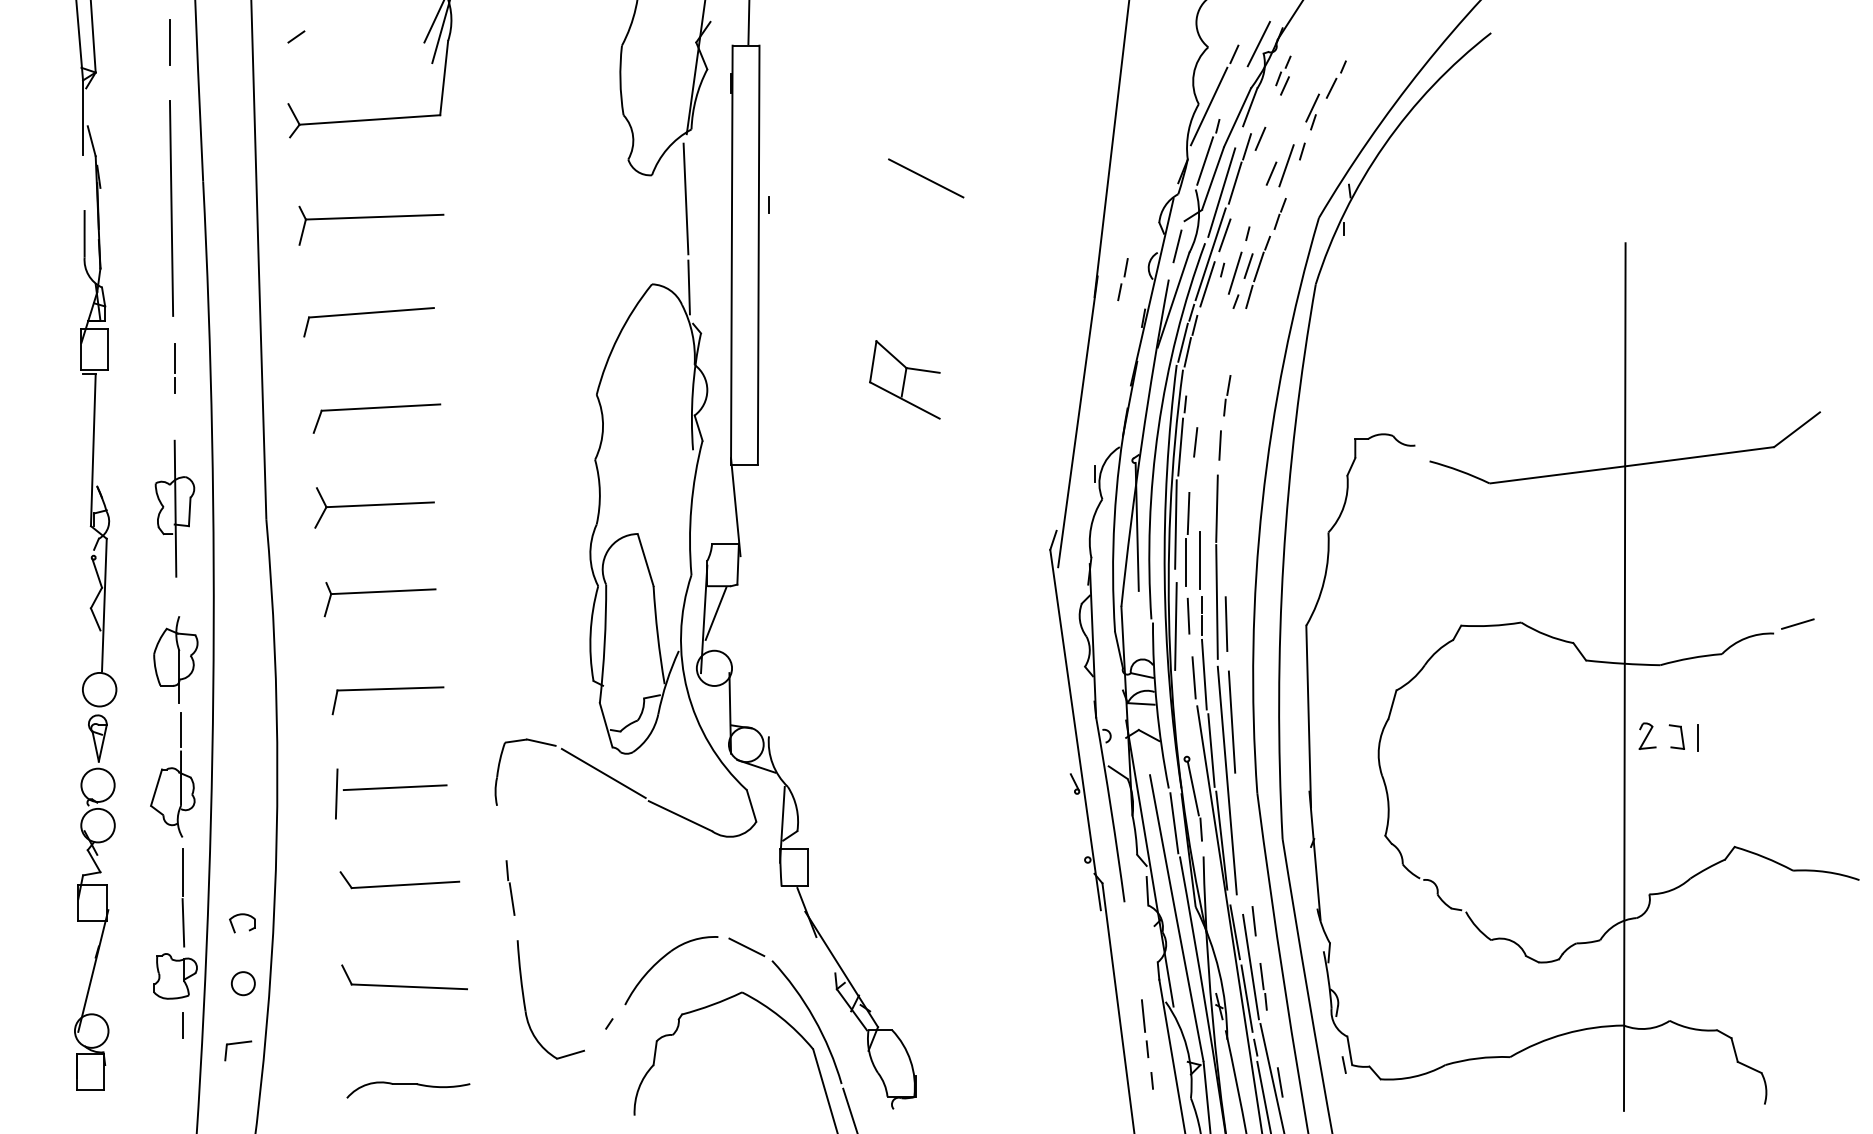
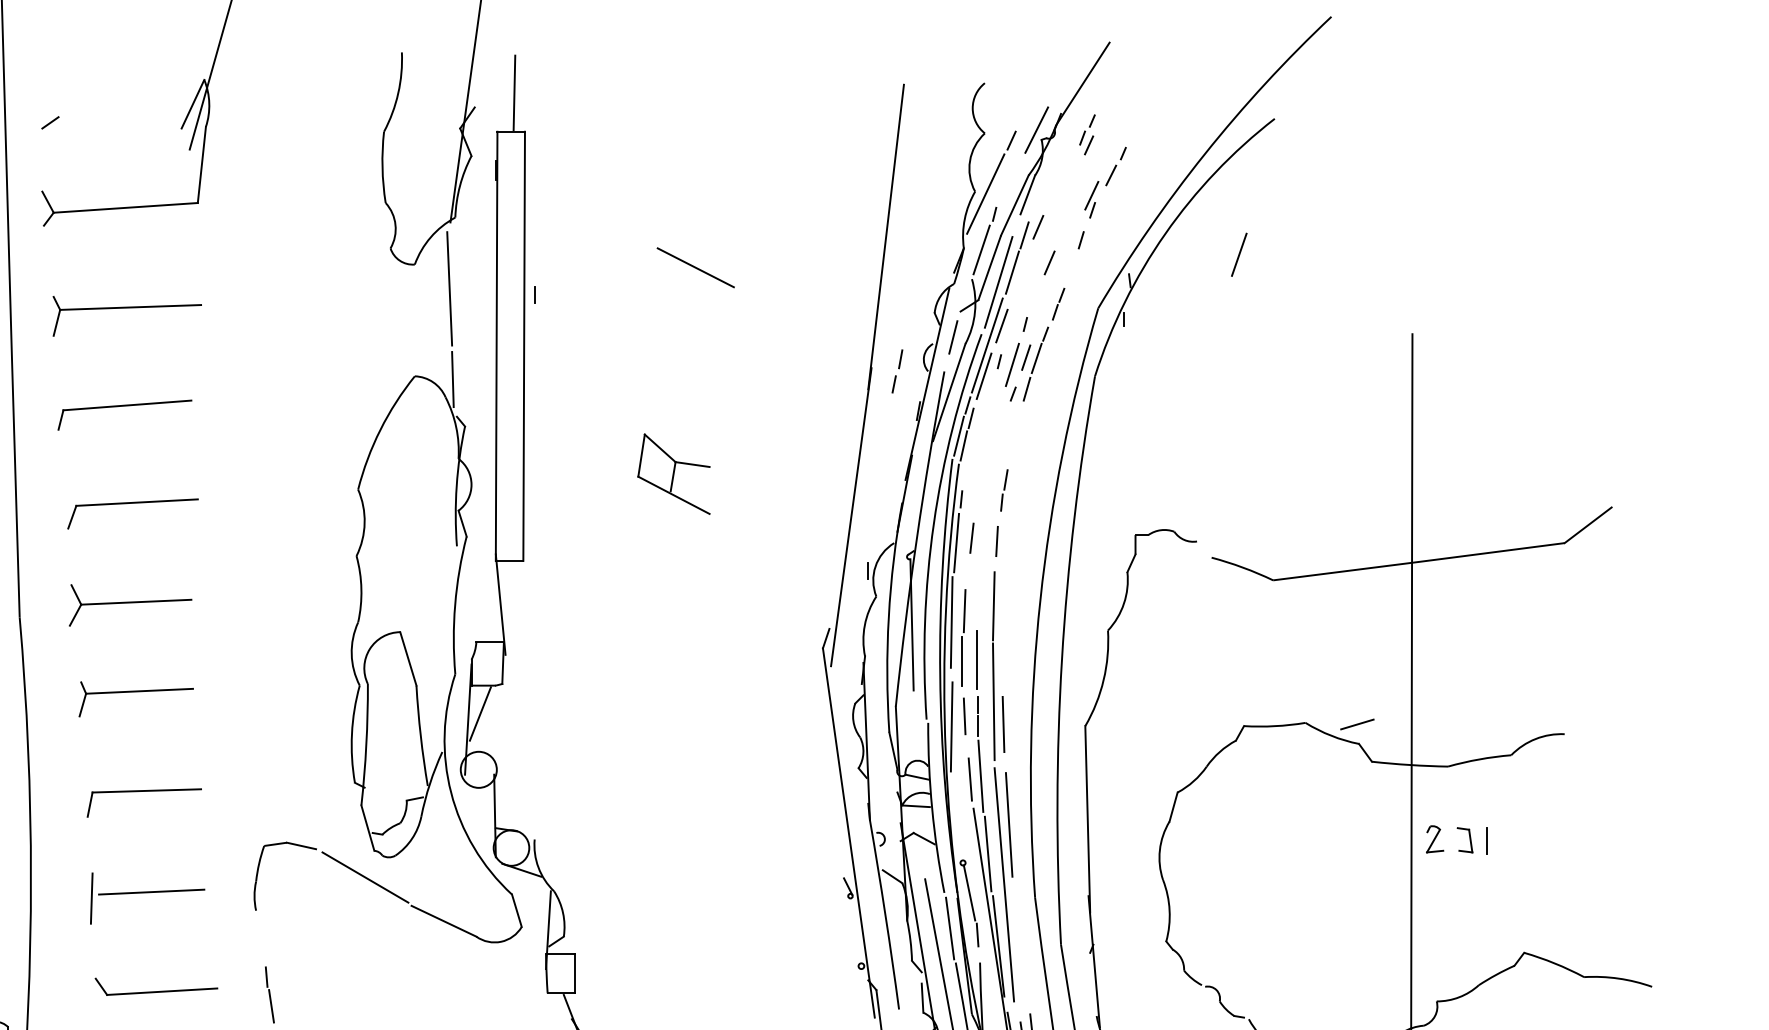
part: (1283, 75) -> (1087, 134), moved
line: (1286, 165) -> (1239, 254), moved
line: (1797, 623) -> (1357, 723), moved

